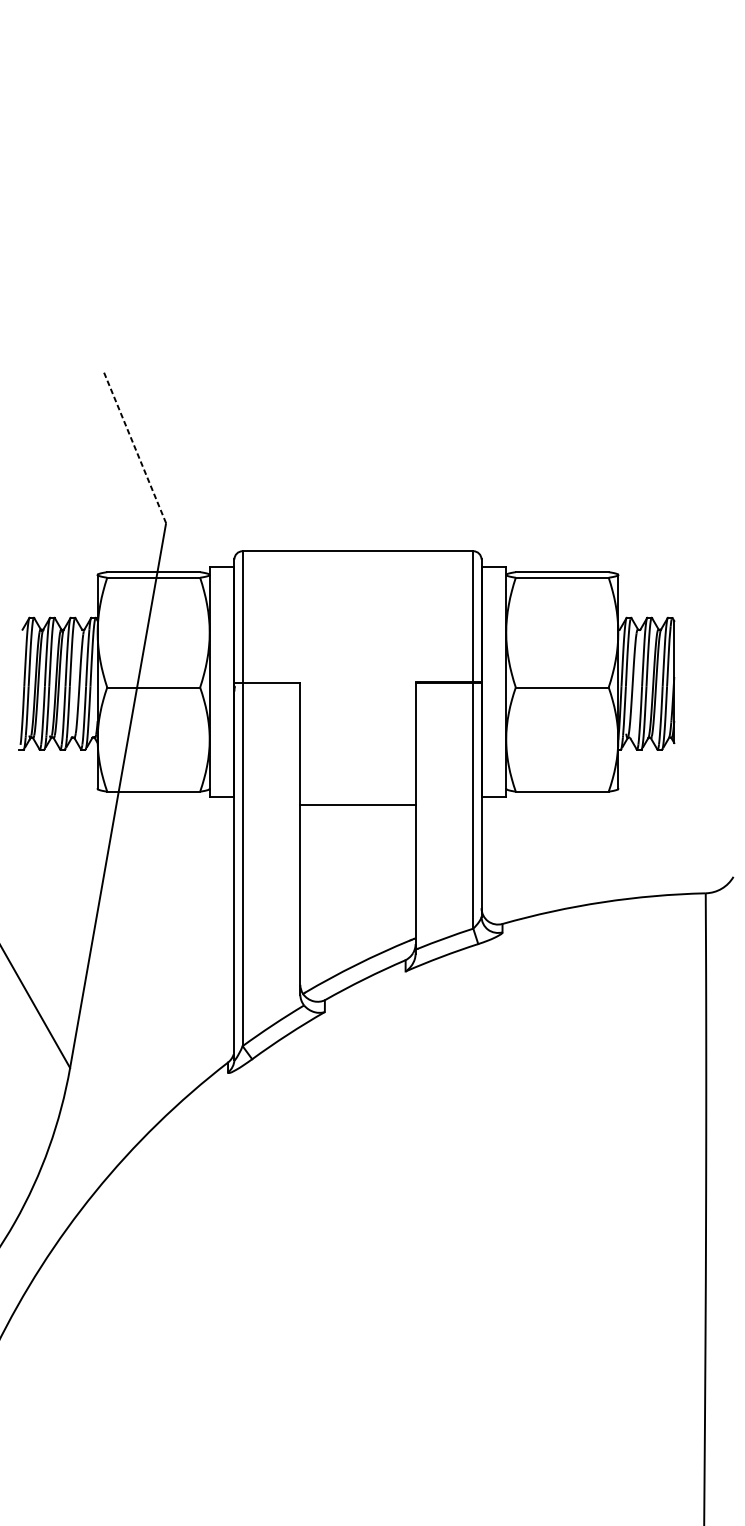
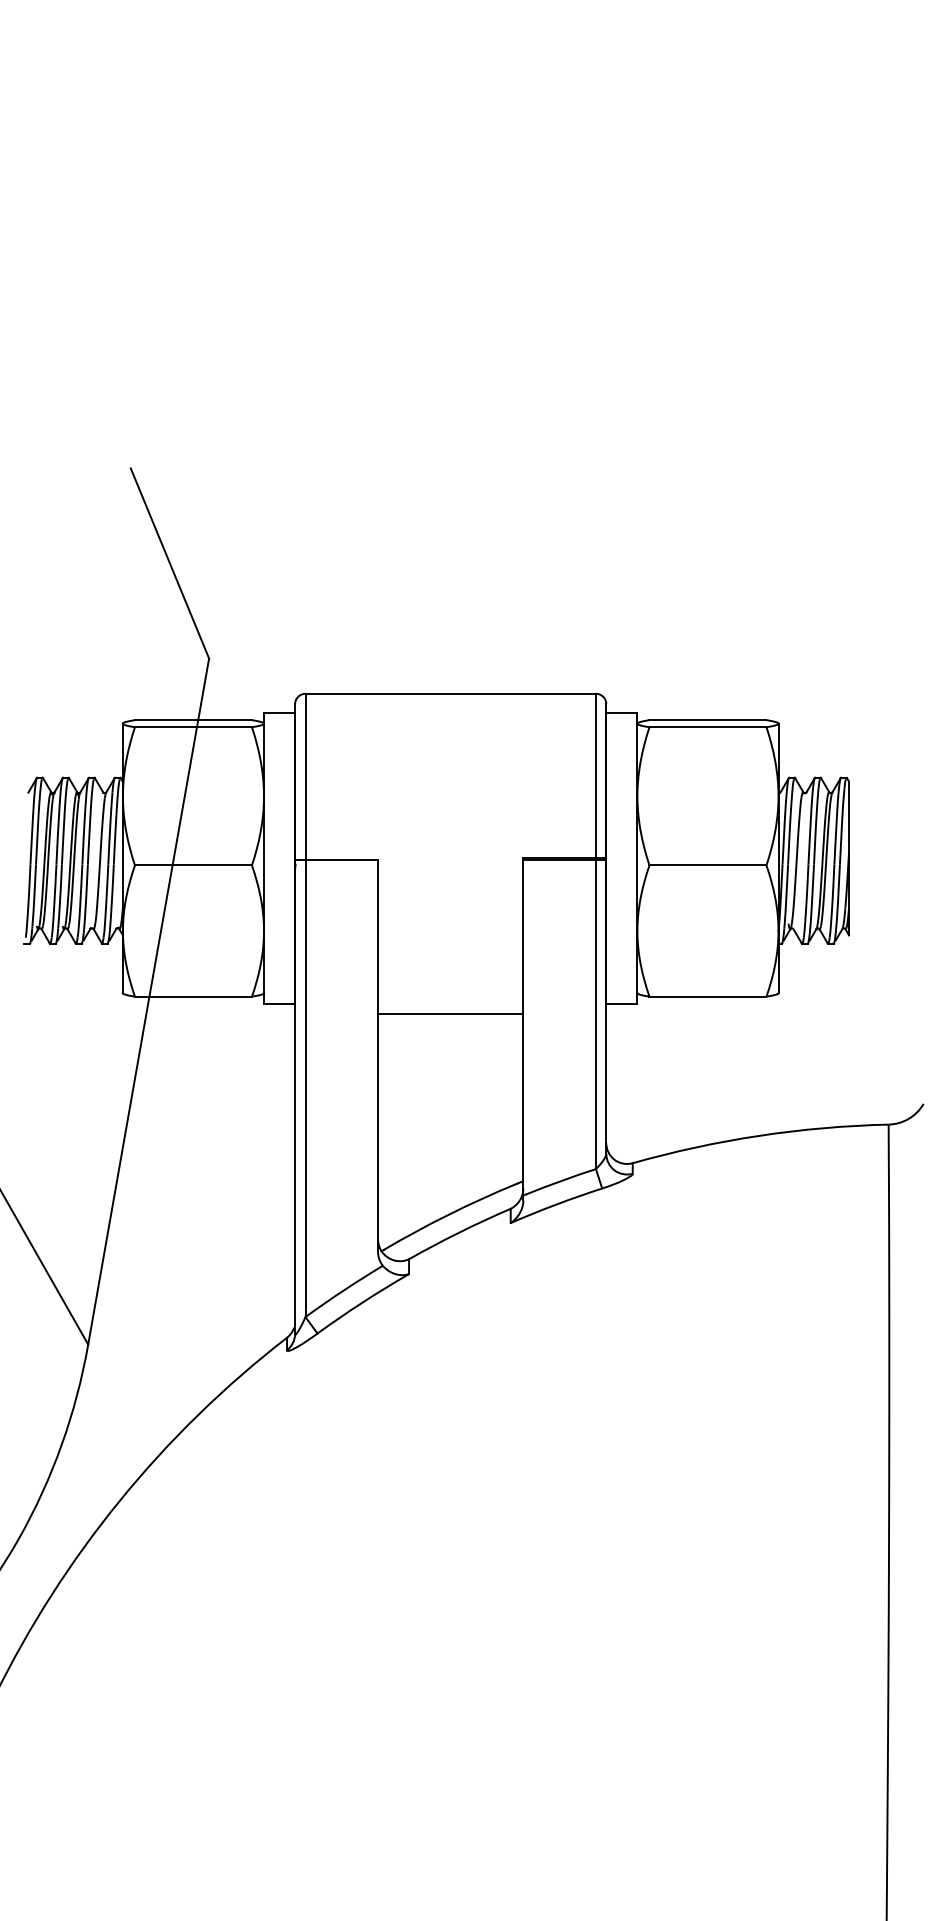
line: (134, 447) -> (169, 563), dashed -> solid

